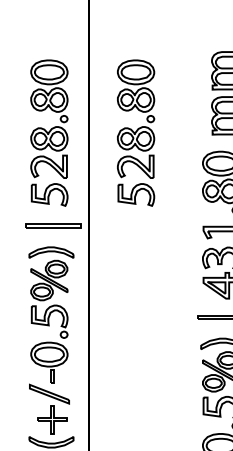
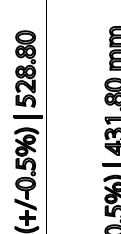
part: (135, 132) -> (70, 68), removed

